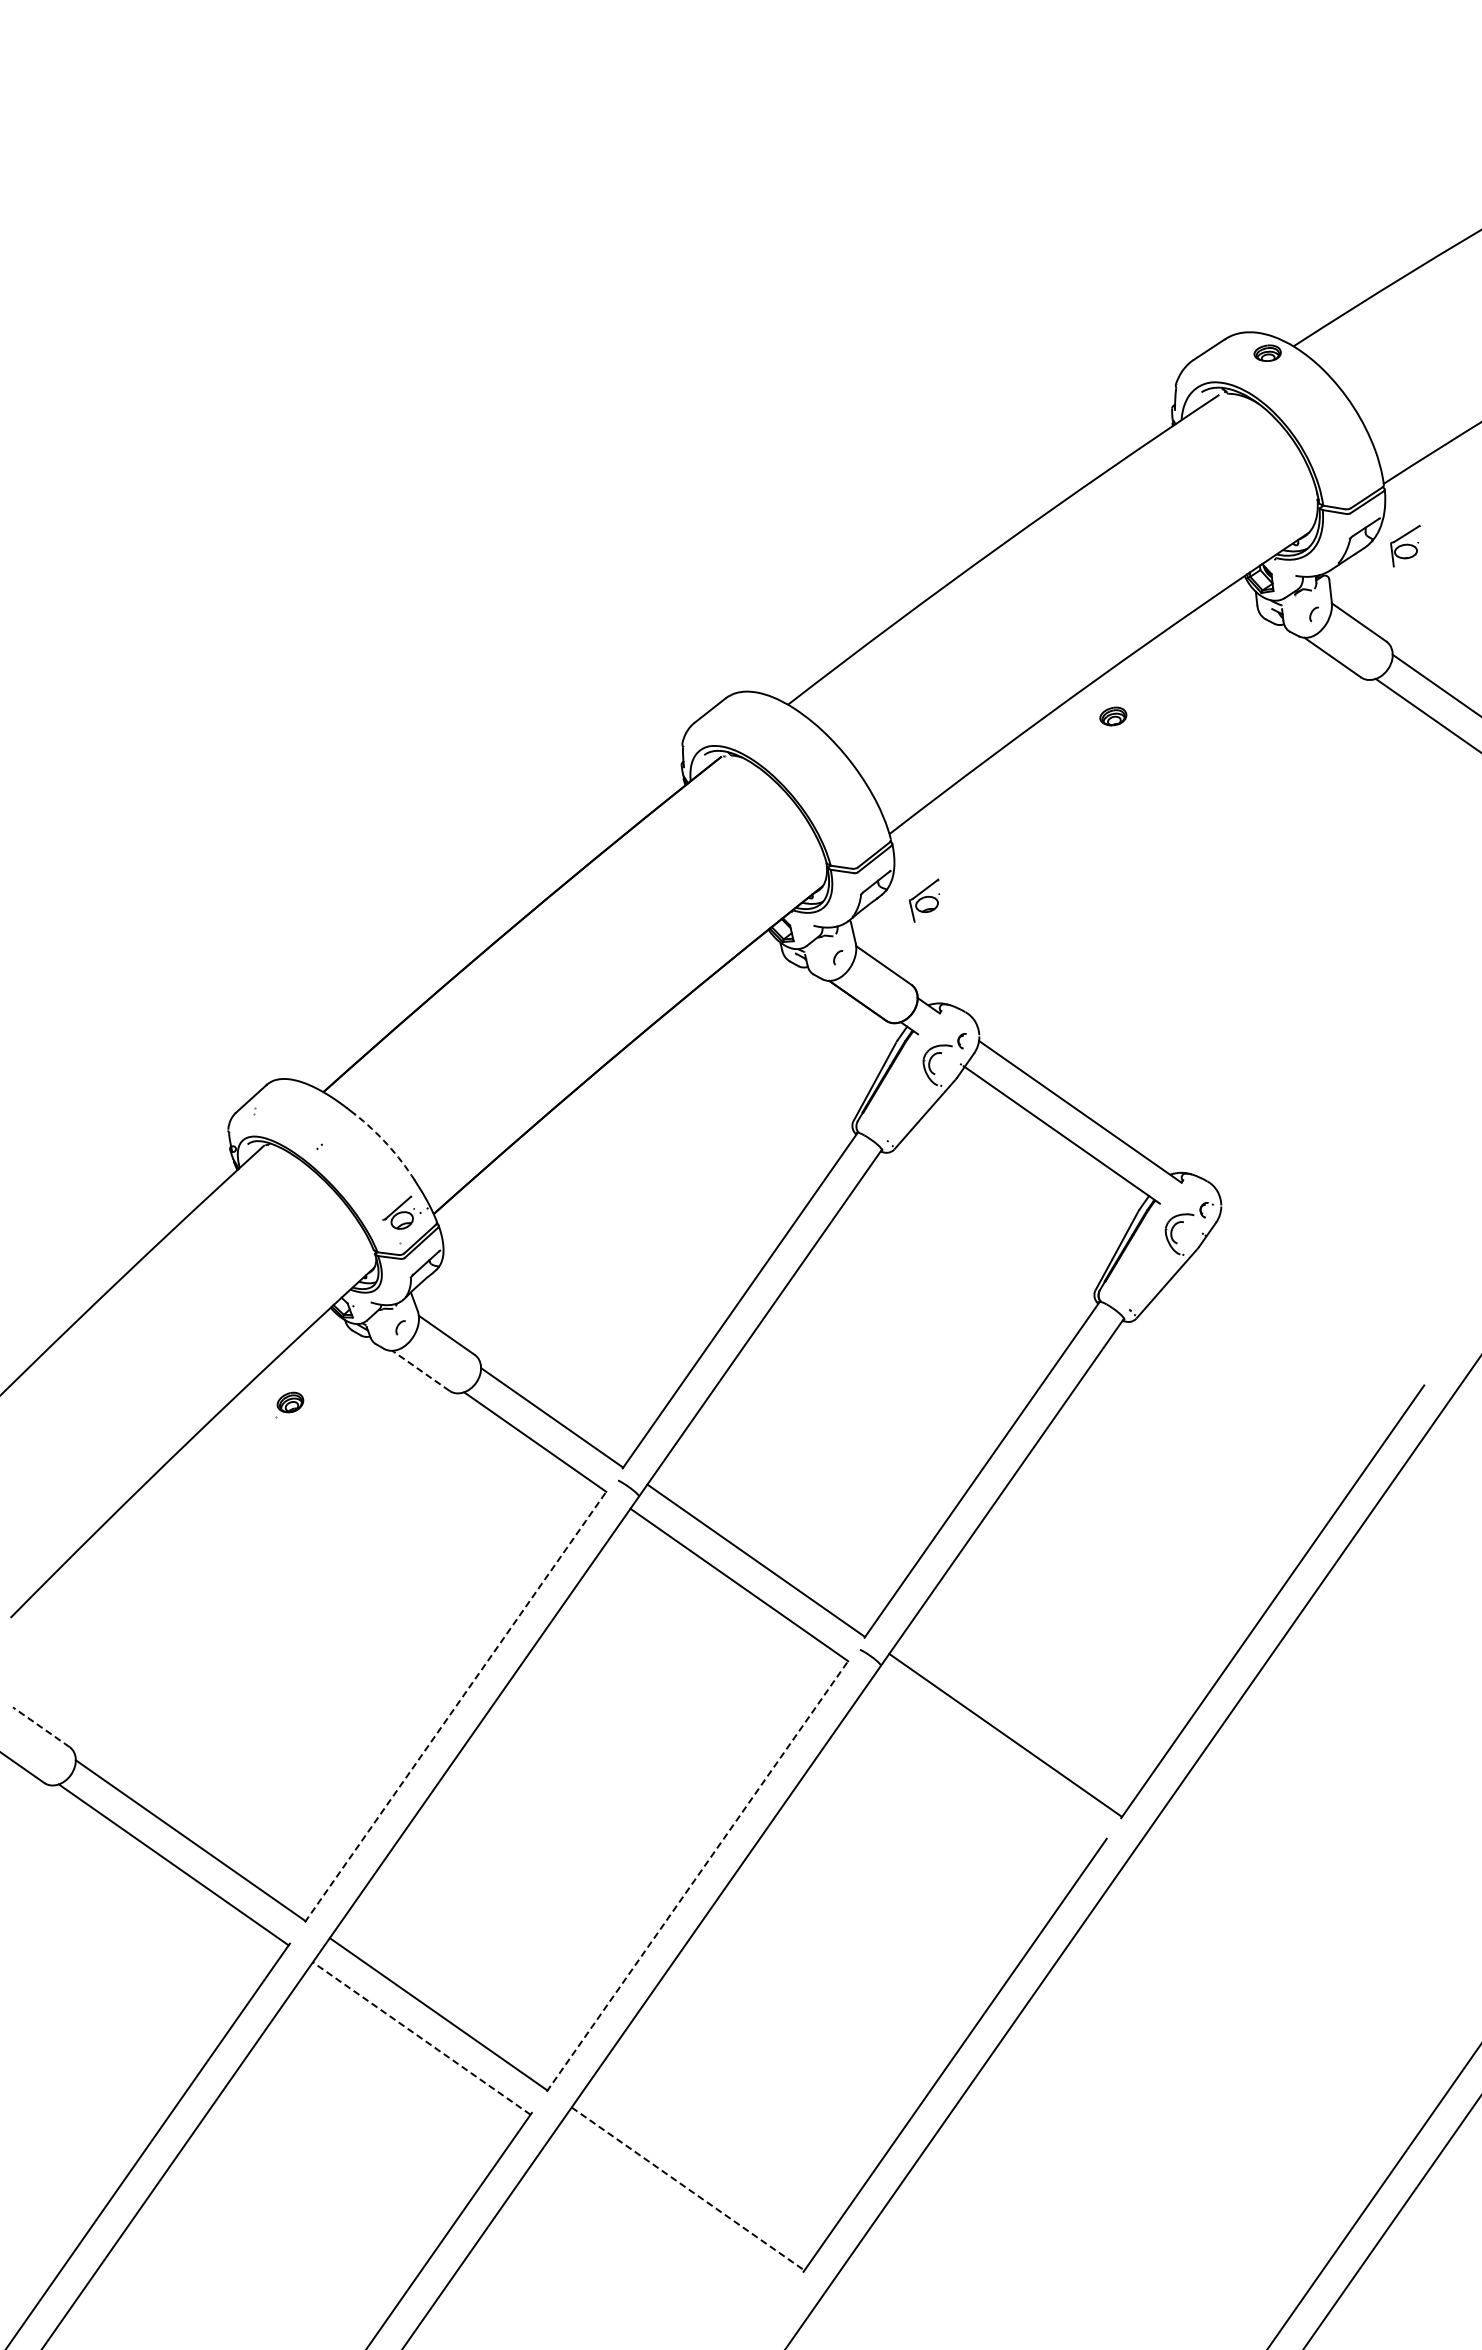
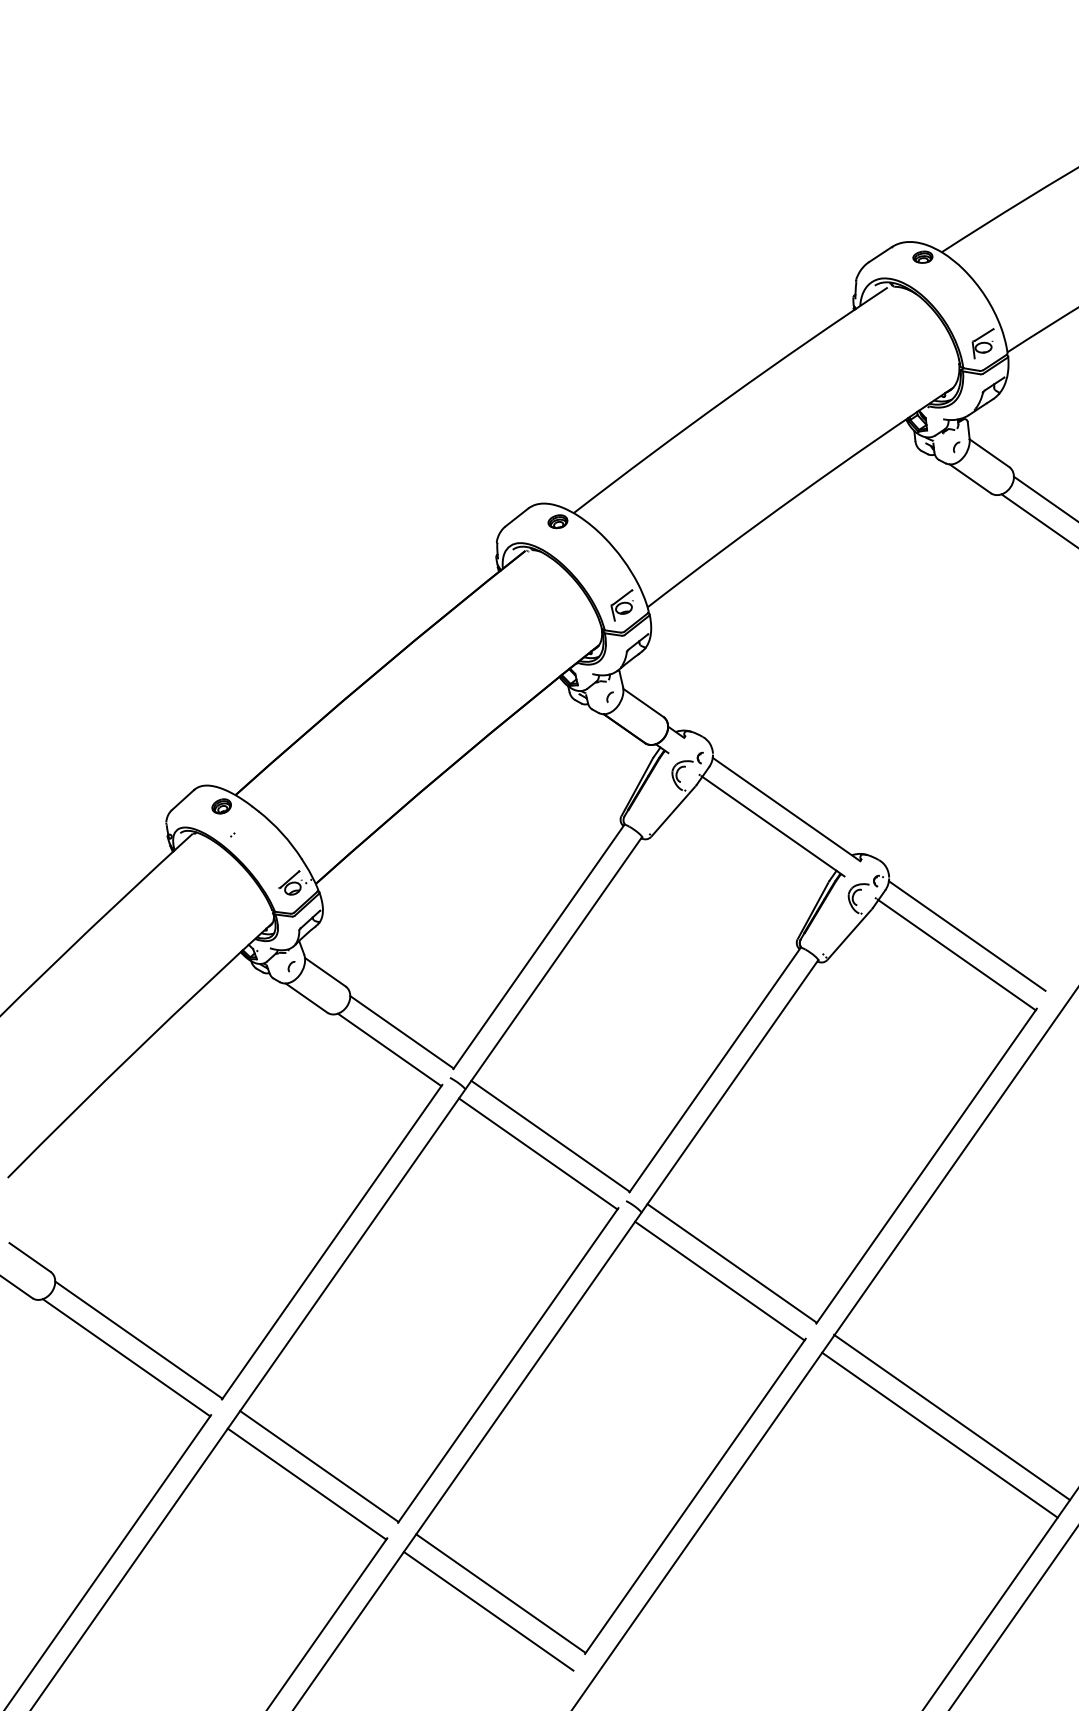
part: (1405, 546) -> (983, 344), moved
part: (1113, 716) -> (558, 521), moved
part: (923, 900) -> (621, 605), moved
arc: (387, 1144) -> (282, 833), dashed -> solid
line: (1328, 1285) -> (967, 935), added
line: (1314, 1311) -> (957, 954), added
line: (421, 1370) -> (306, 997), dashed -> solid
part: (289, 1404) -> (221, 807), moved
line: (456, 1706) -> (332, 1242), dashed -> solid
line: (41, 1727) -> (30, 1257), dashed -> solid
line: (988, 1759) -> (719, 1281), added
line: (698, 1875) -> (508, 1365), dashed -> solid
line: (1307, 1946) -> (951, 1417), added
line: (1290, 1971) -> (939, 1435), added
line: (421, 2038) -> (306, 1484), dashed -> solid
line: (687, 2188) -> (500, 1593), dashed -> solid
line: (670, 2212) -> (488, 1610), added

